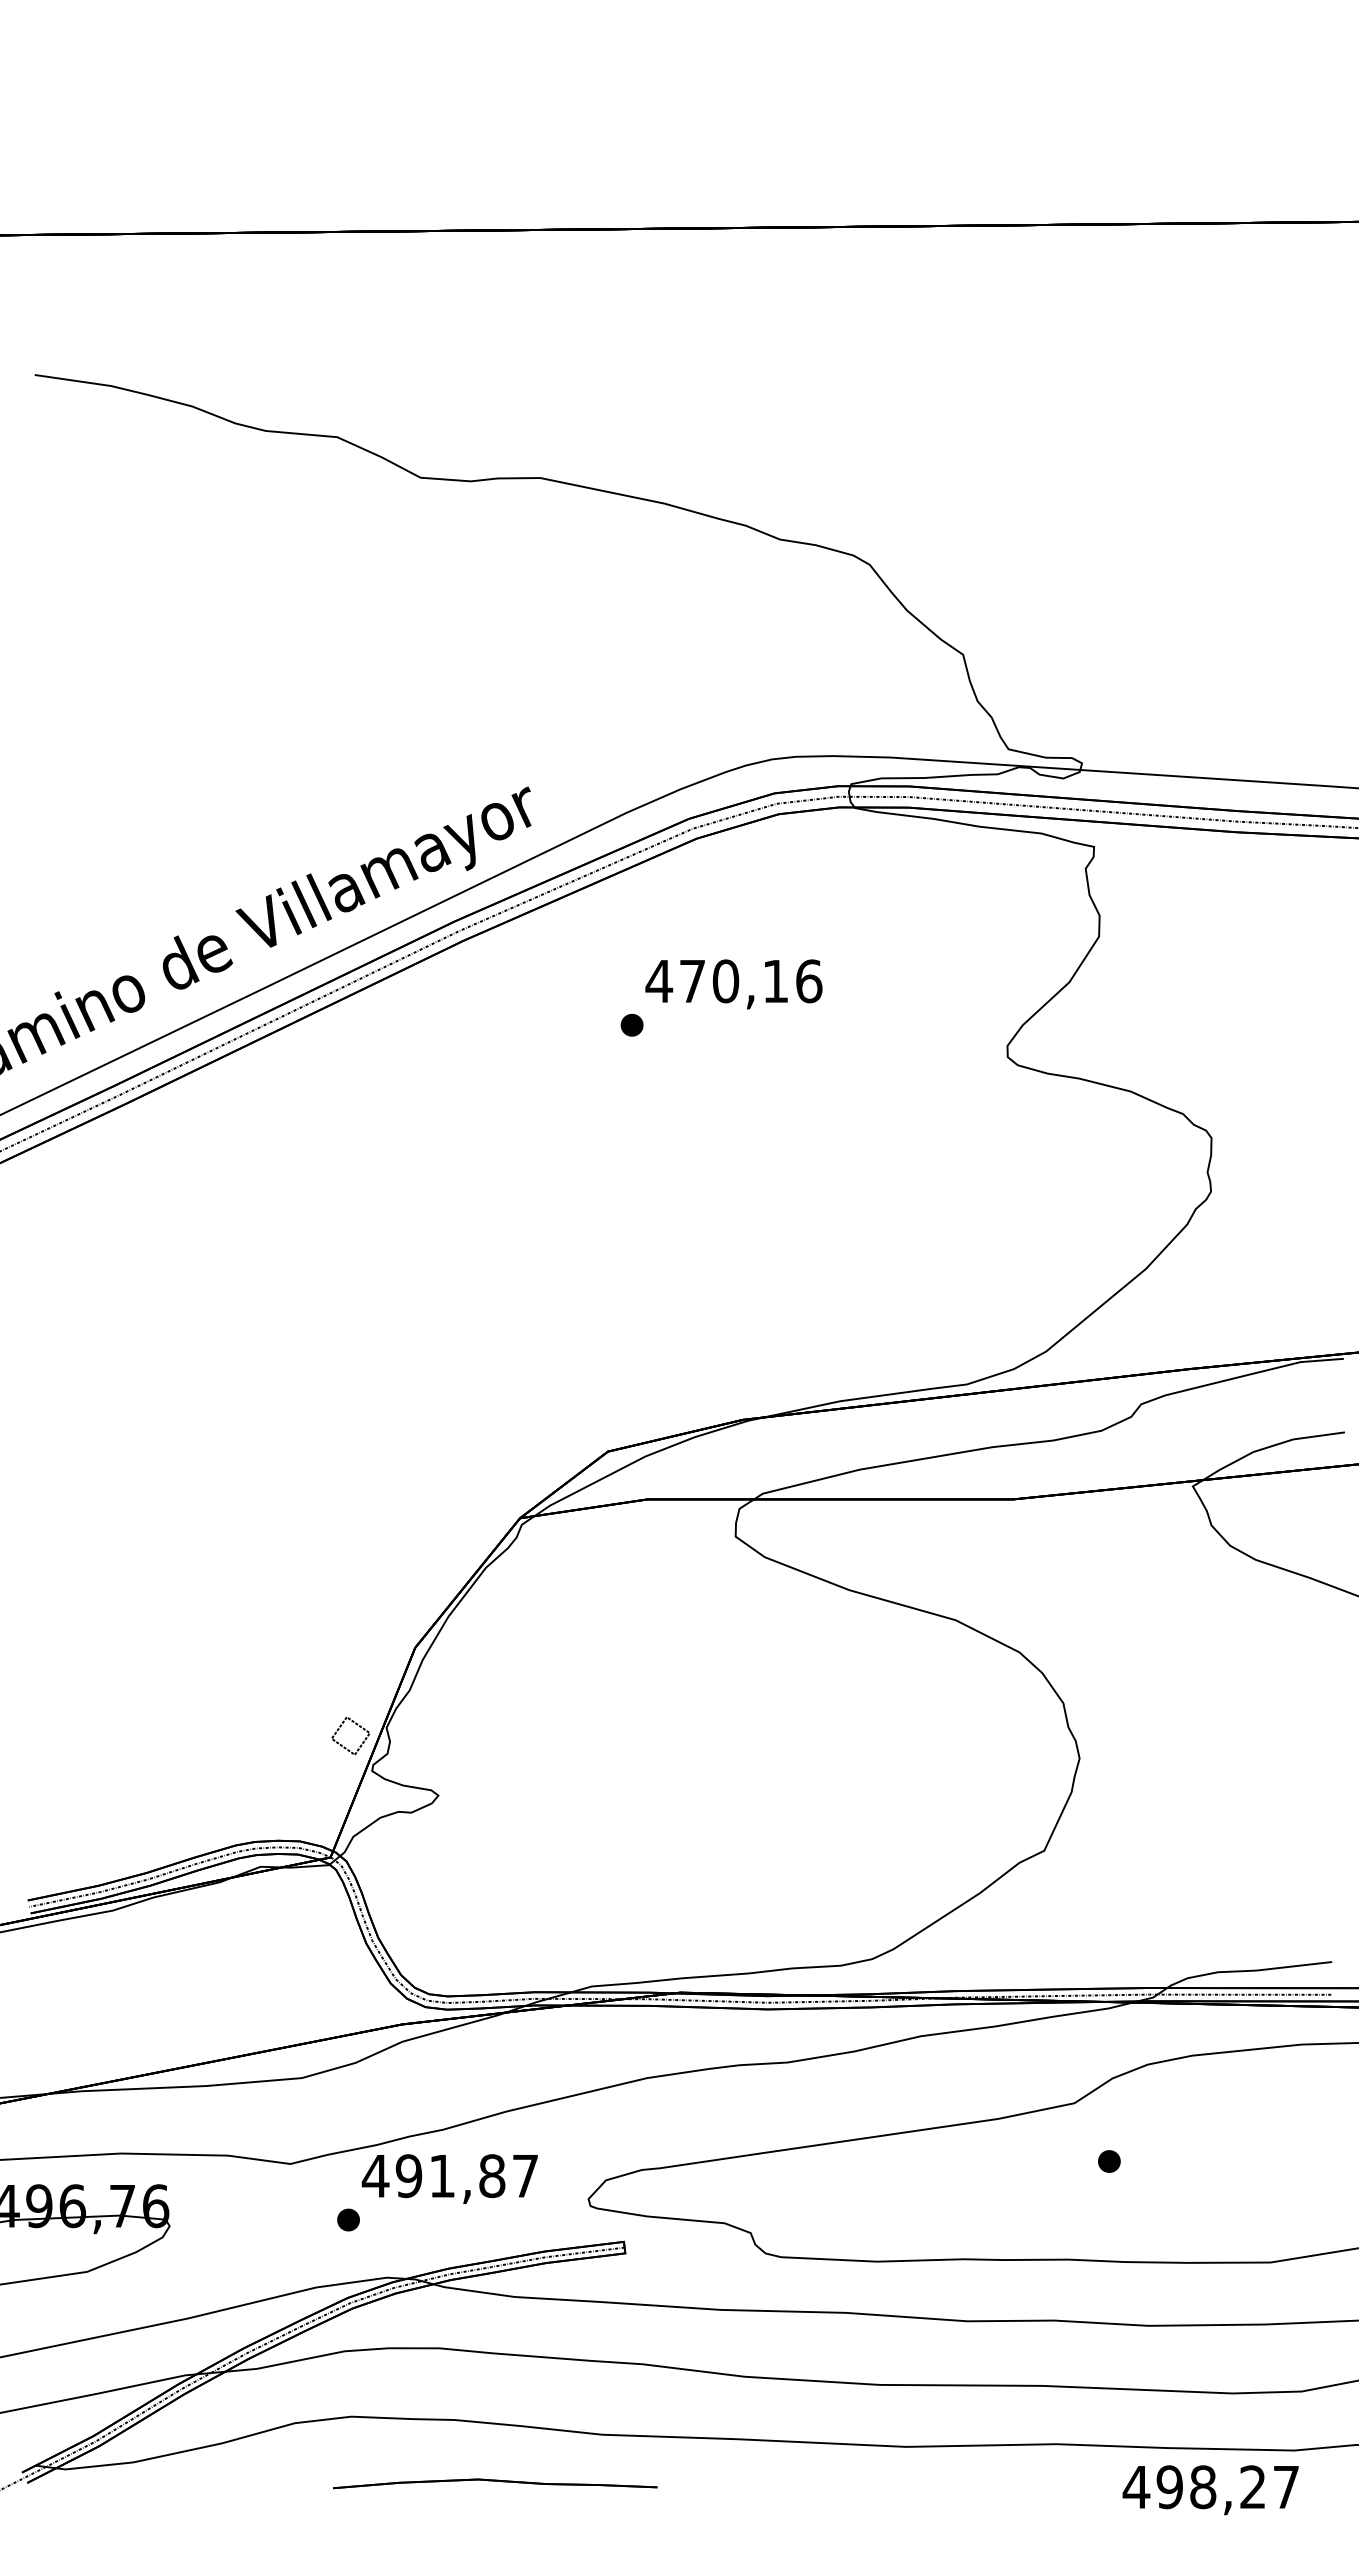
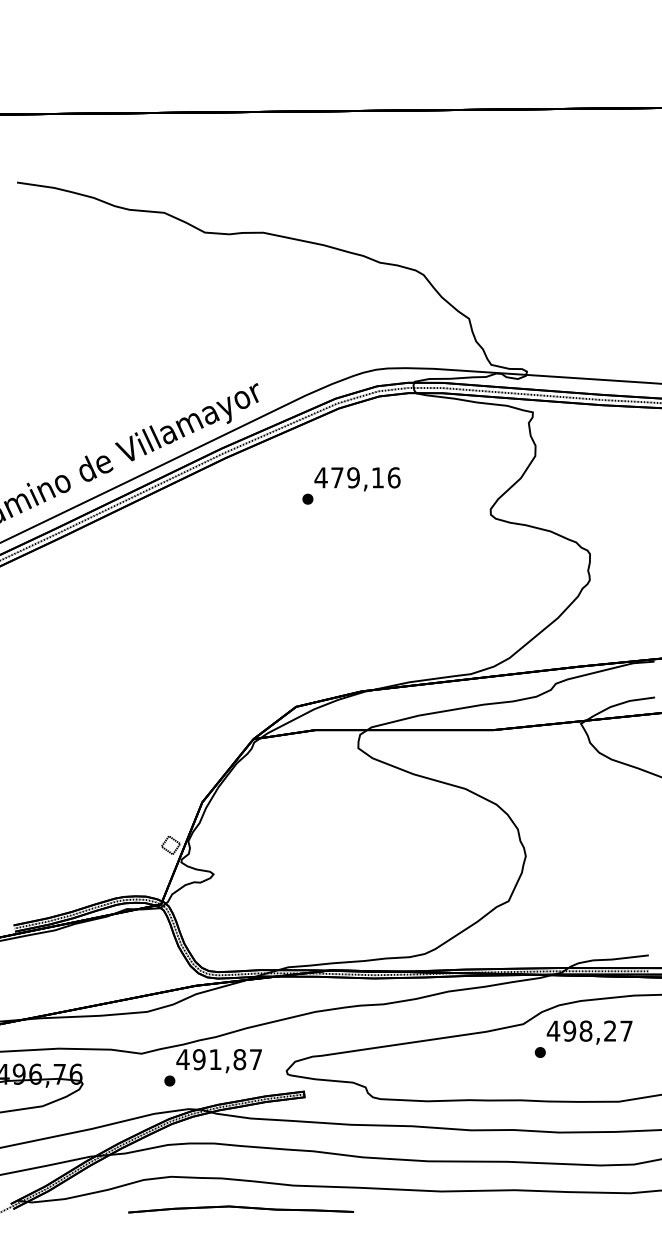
text: (725, 980) -> (353, 477), 470,16 -> 479,16
part: (495, 2483) -> (241, 1209), size x1.43
text: (1210, 2489) -> (589, 1032), moved

